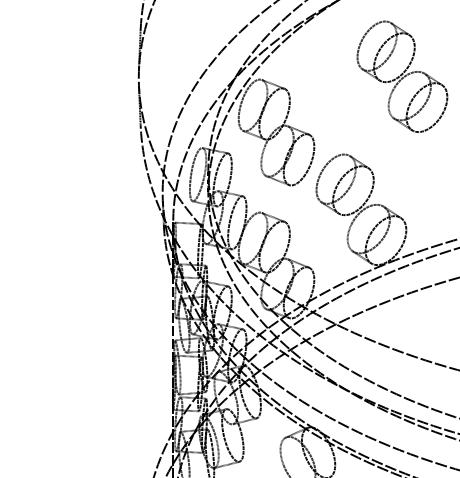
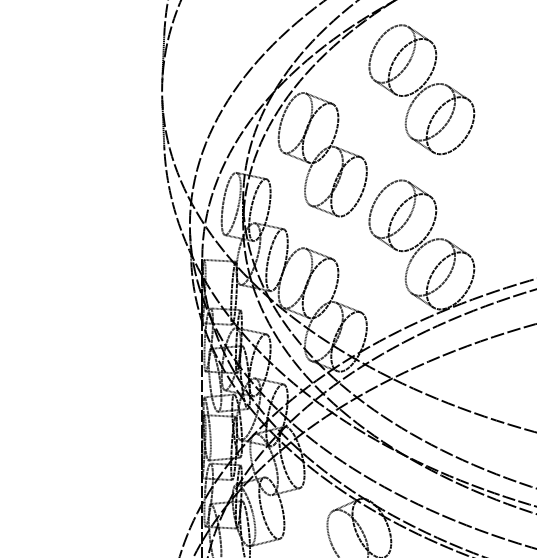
part: (402, 76) -> (421, 89), moved

